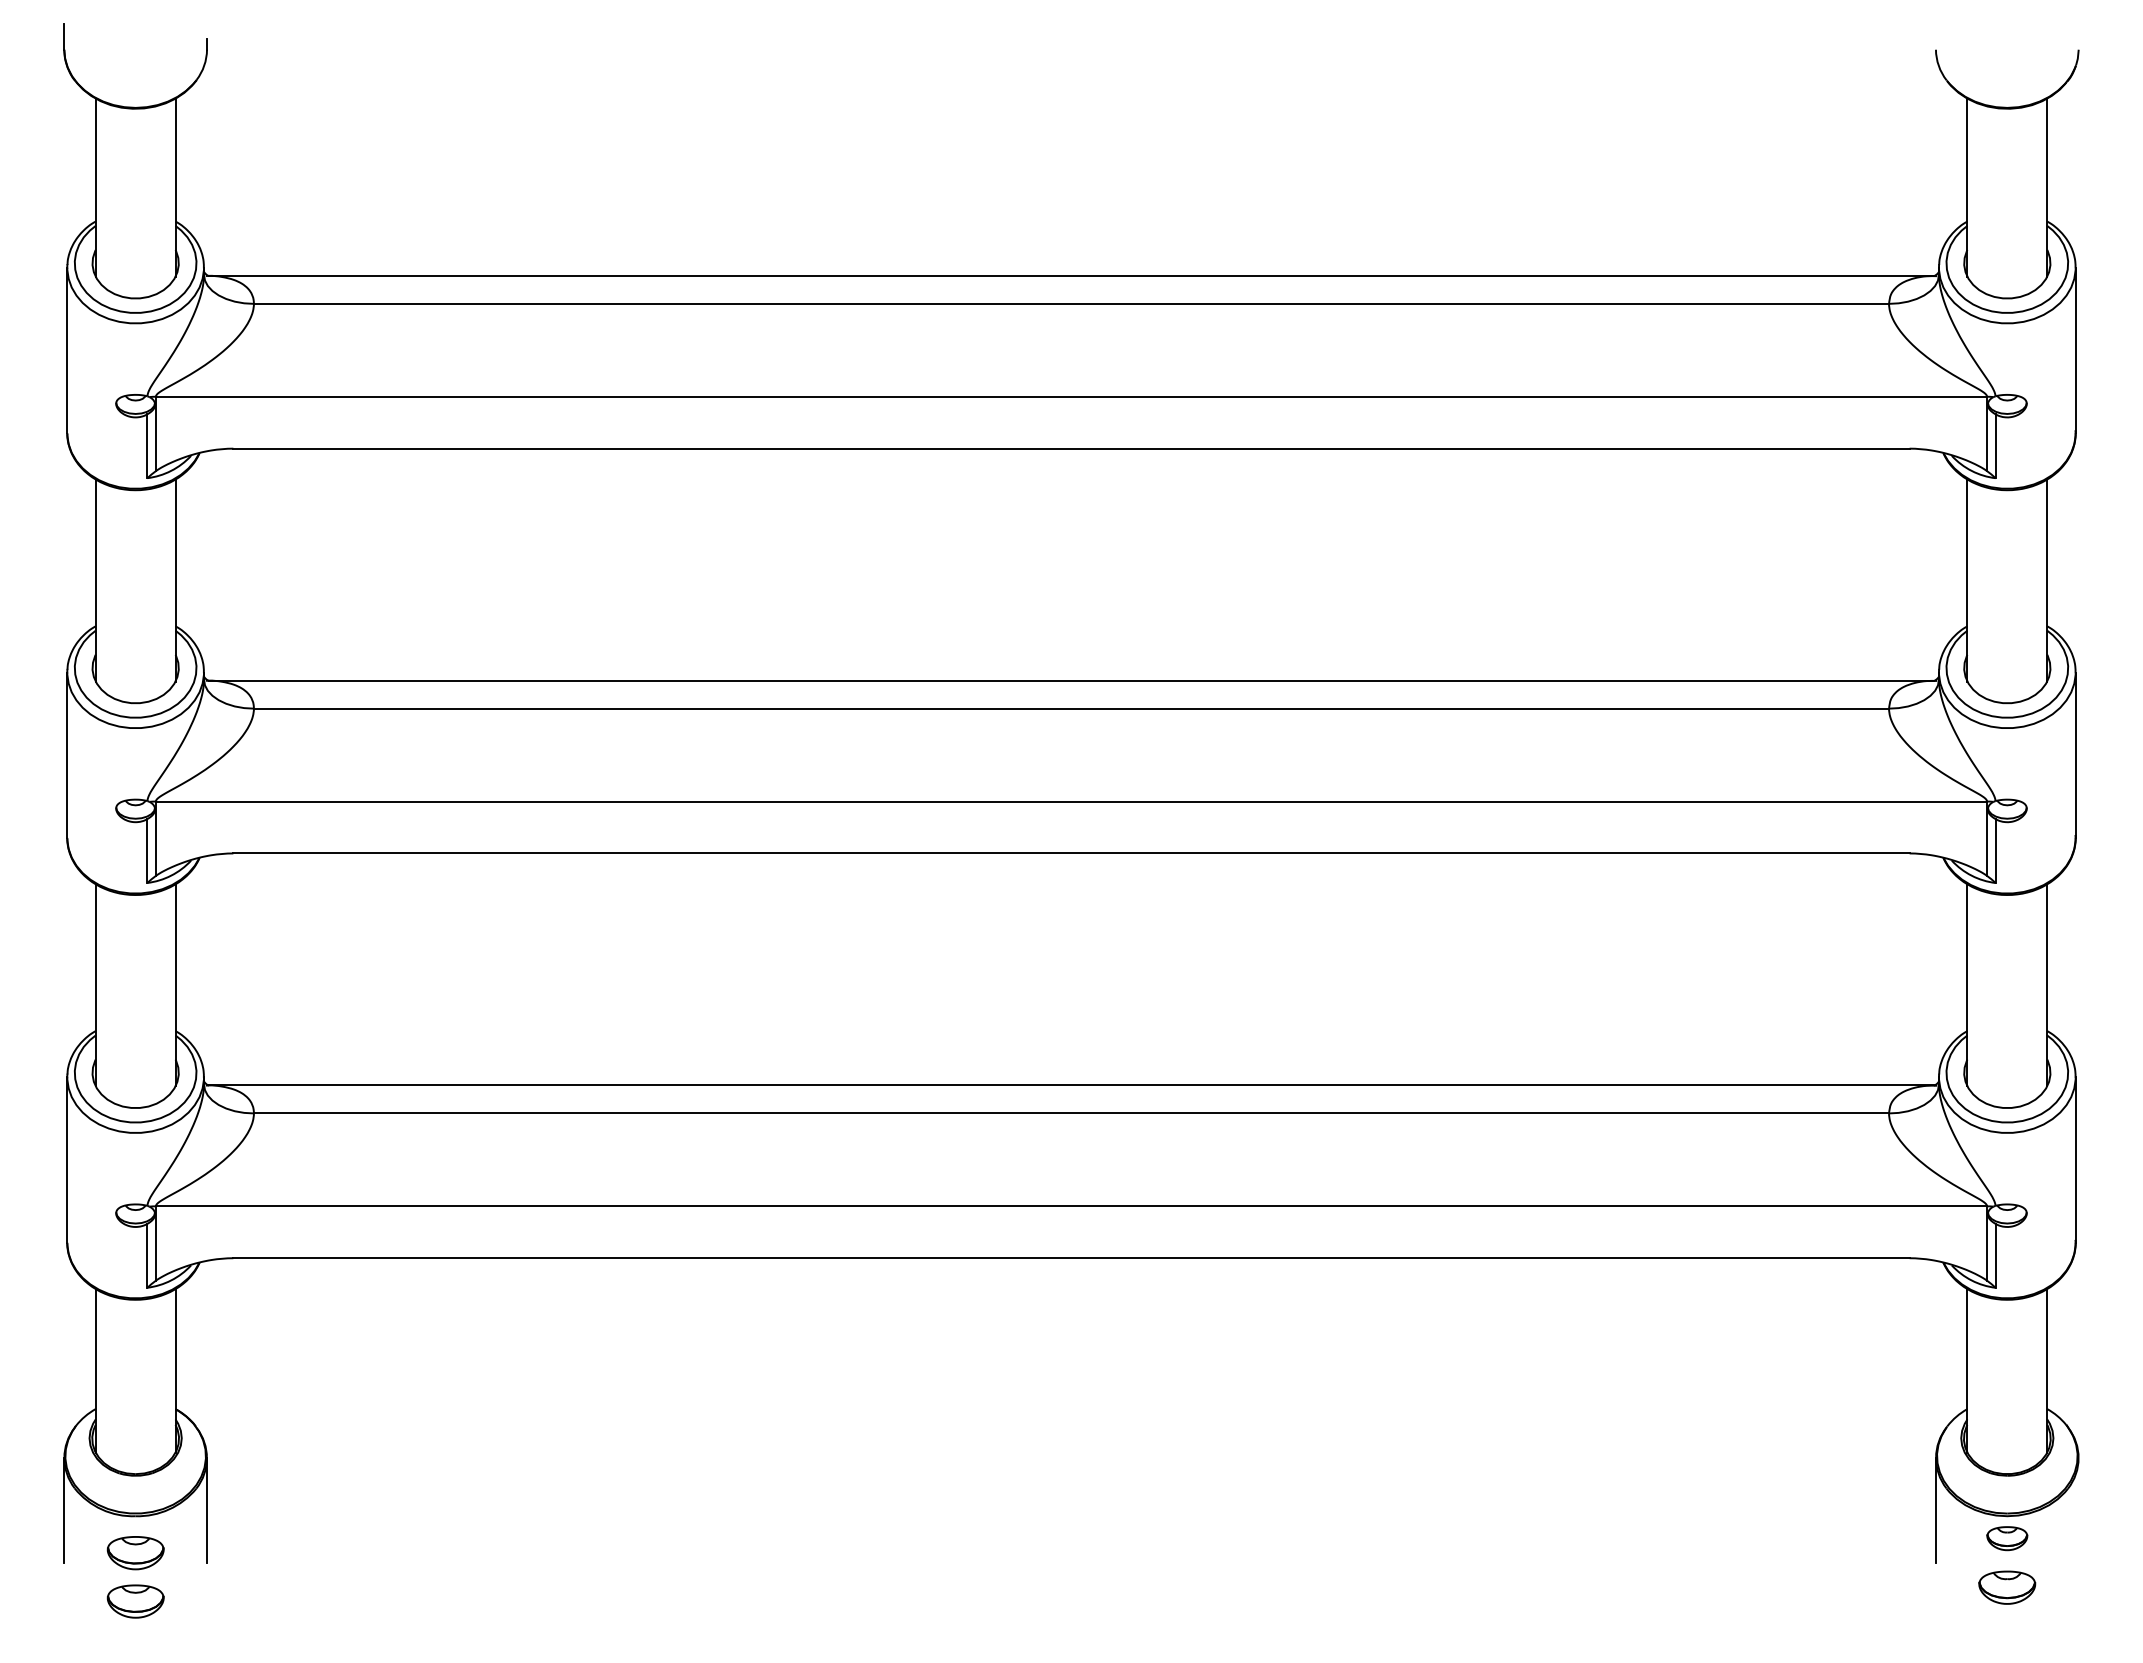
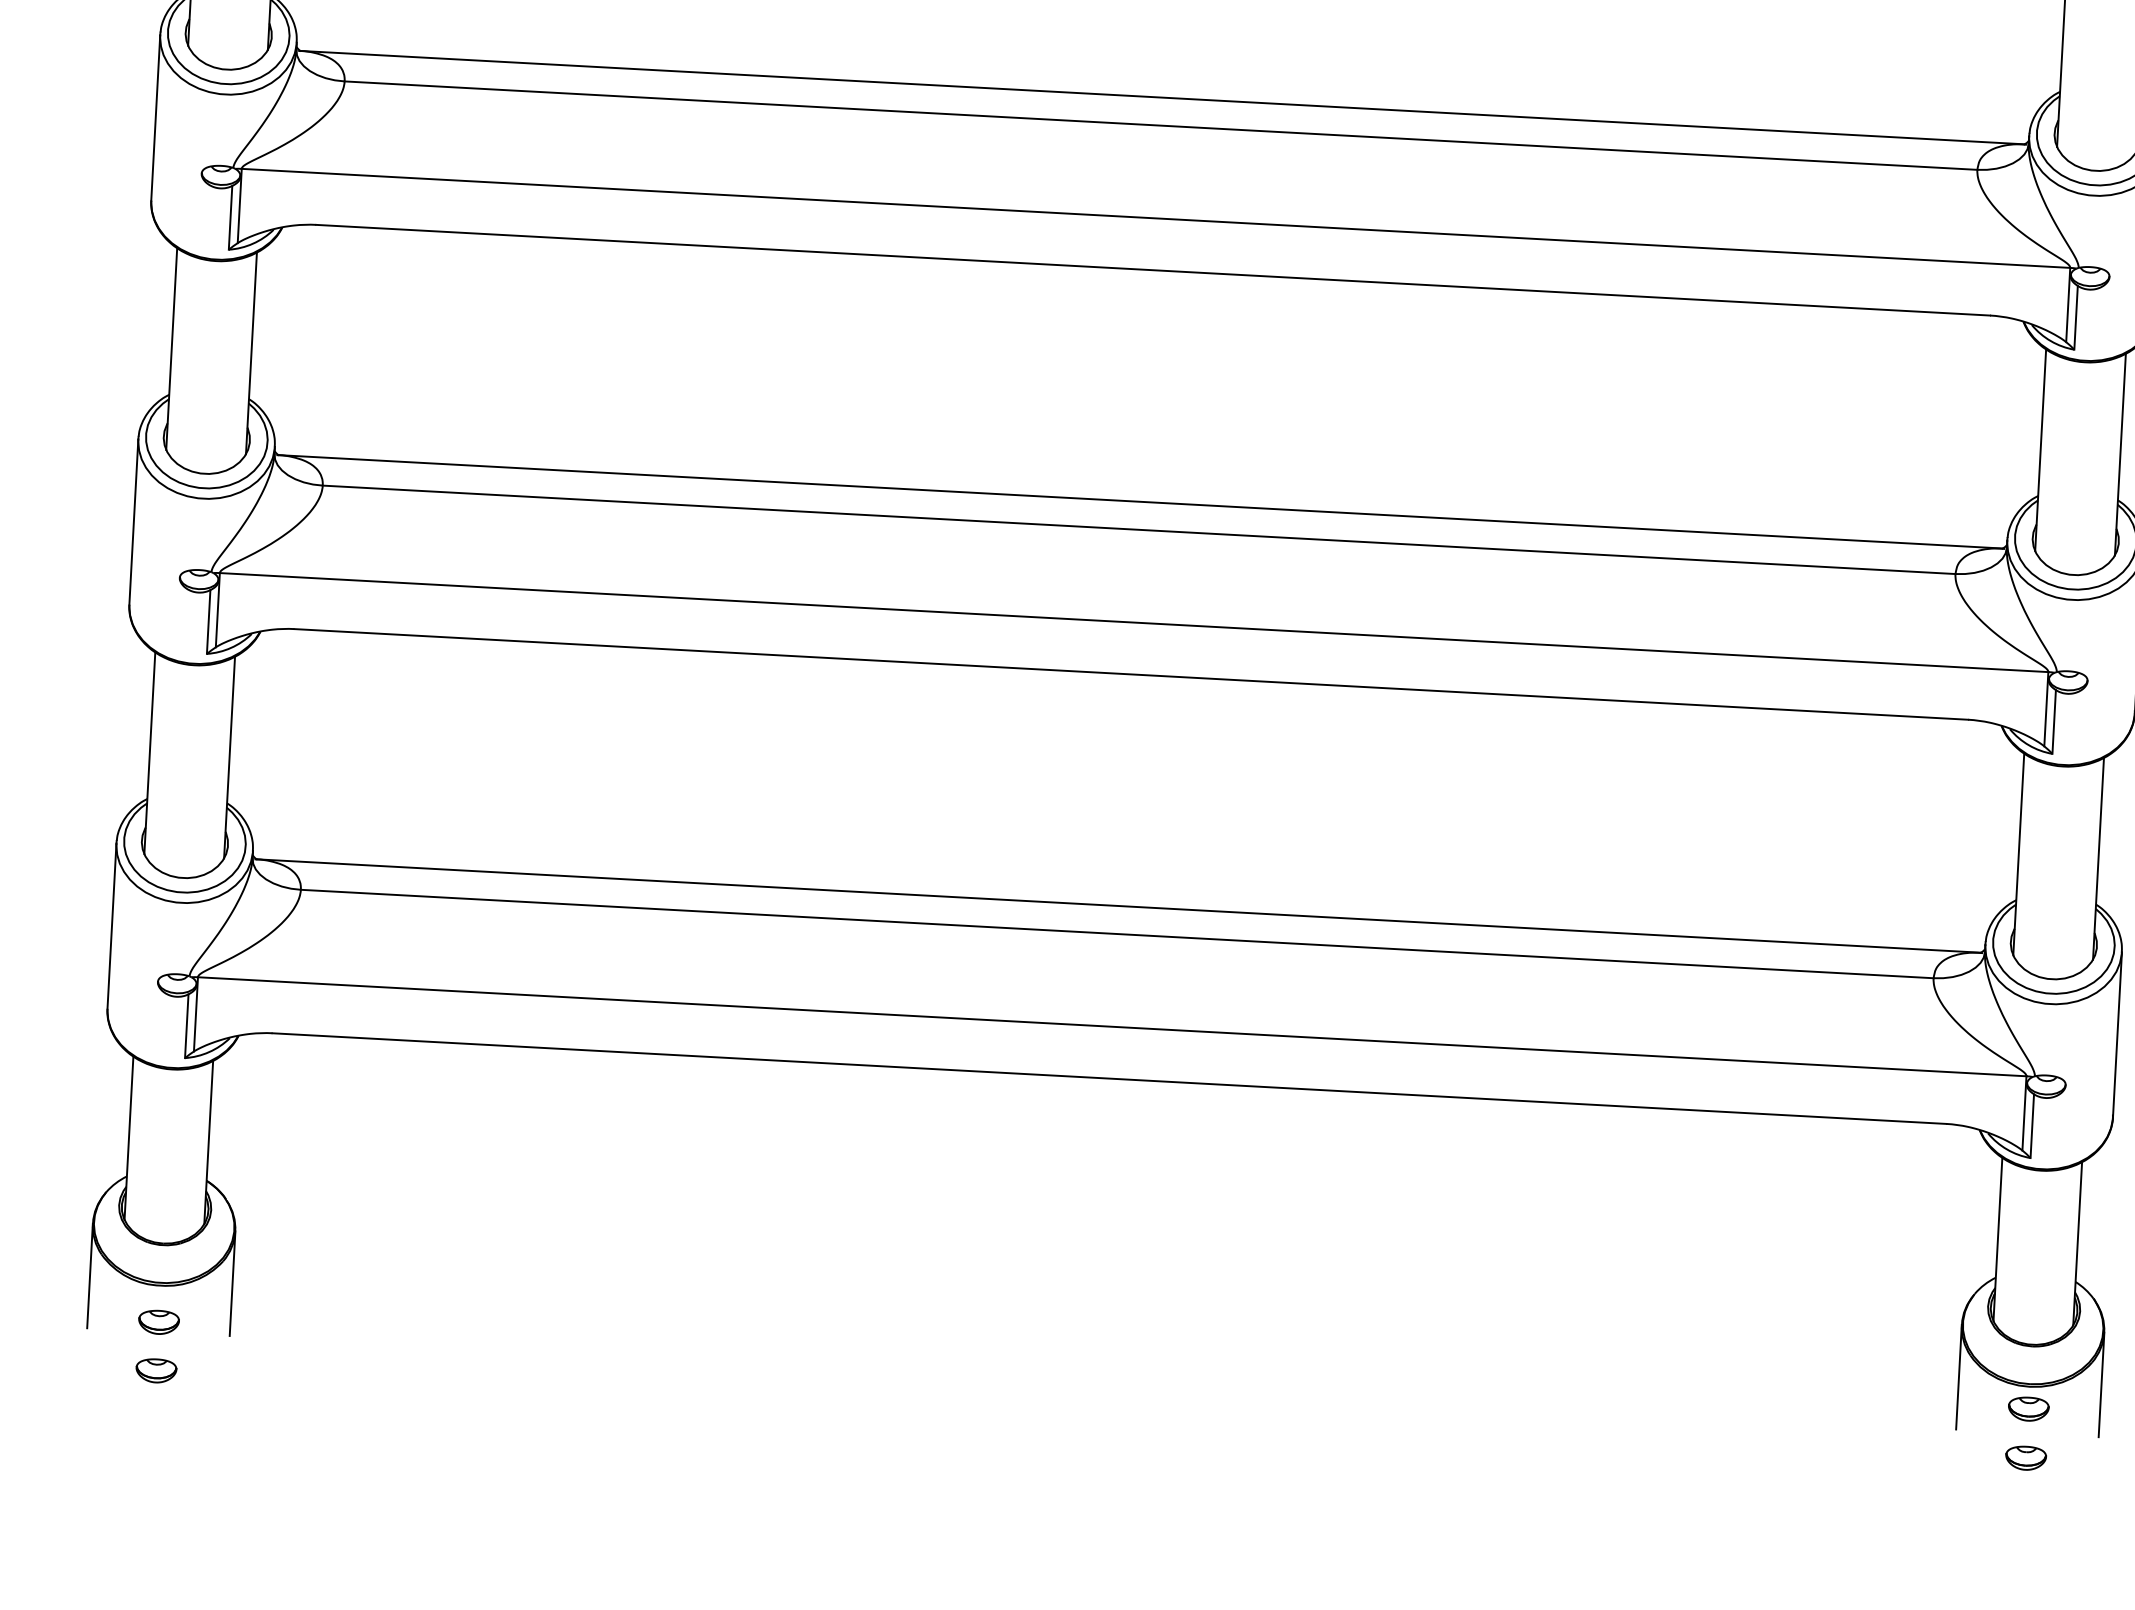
line: (2078, 1510) -> (2101, 1384), added
part: (135, 1552) -> (158, 1321), size x0.71
part: (2007, 1587) -> (2026, 1458), size x0.71
part: (135, 1601) -> (156, 1370), size x0.71

